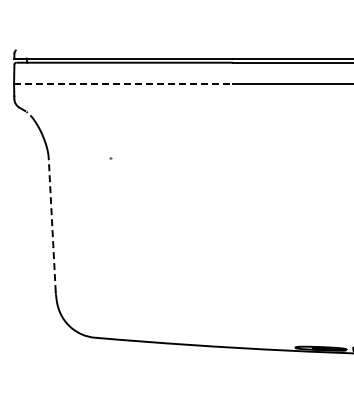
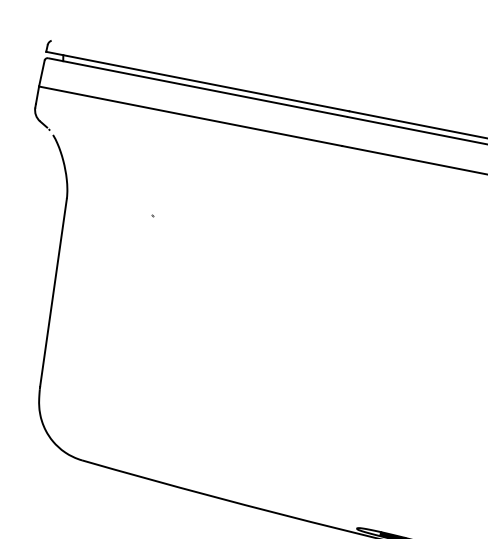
line: (124, 83) -> (192, 116), dashed -> solid
line: (52, 224) -> (54, 292), dashed -> solid

